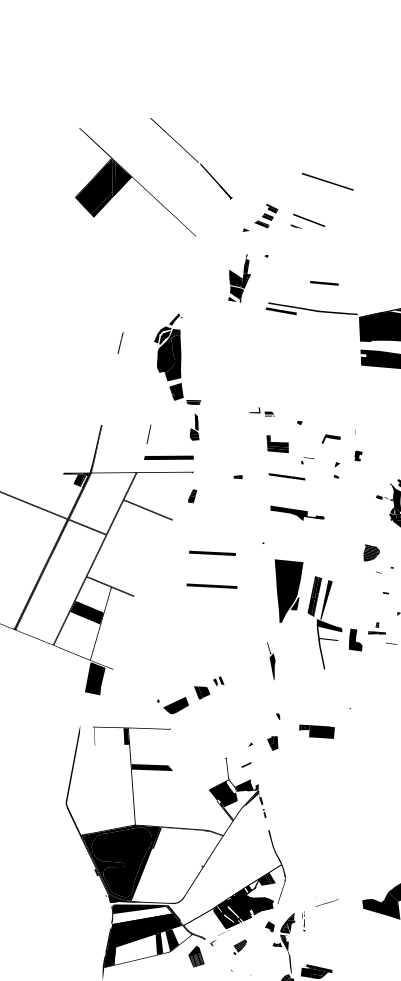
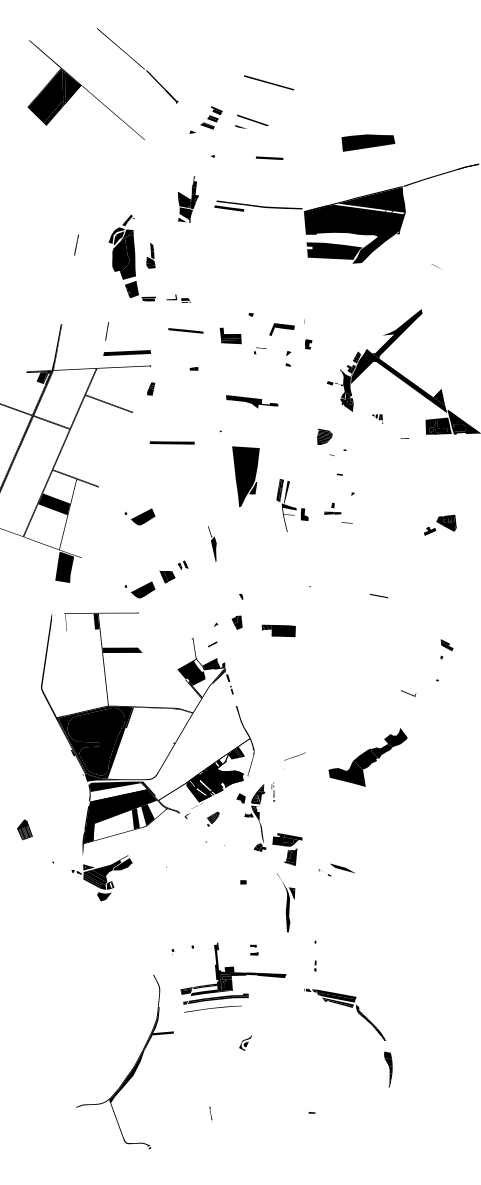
part: (239, 278) -> (188, 199), moved
line: (324, 282) -> (269, 157), moved
part: (261, 411) -> (178, 298), moved
part: (194, 426) -> (150, 255), moved
part: (330, 438) -> (281, 328), size x1.4
line: (286, 476) -> (185, 330), moved
fill: (211, 586) -> (172, 474), removed
part: (335, 623) -> (292, 505), size x0.6
part: (175, 628) -> (139, 516), added
part: (271, 661) -> (212, 544), moved
part: (316, 731) -> (278, 630), moved
part: (326, 902) -> (294, 756), moved
part: (196, 956) -> (24, 829), moved

